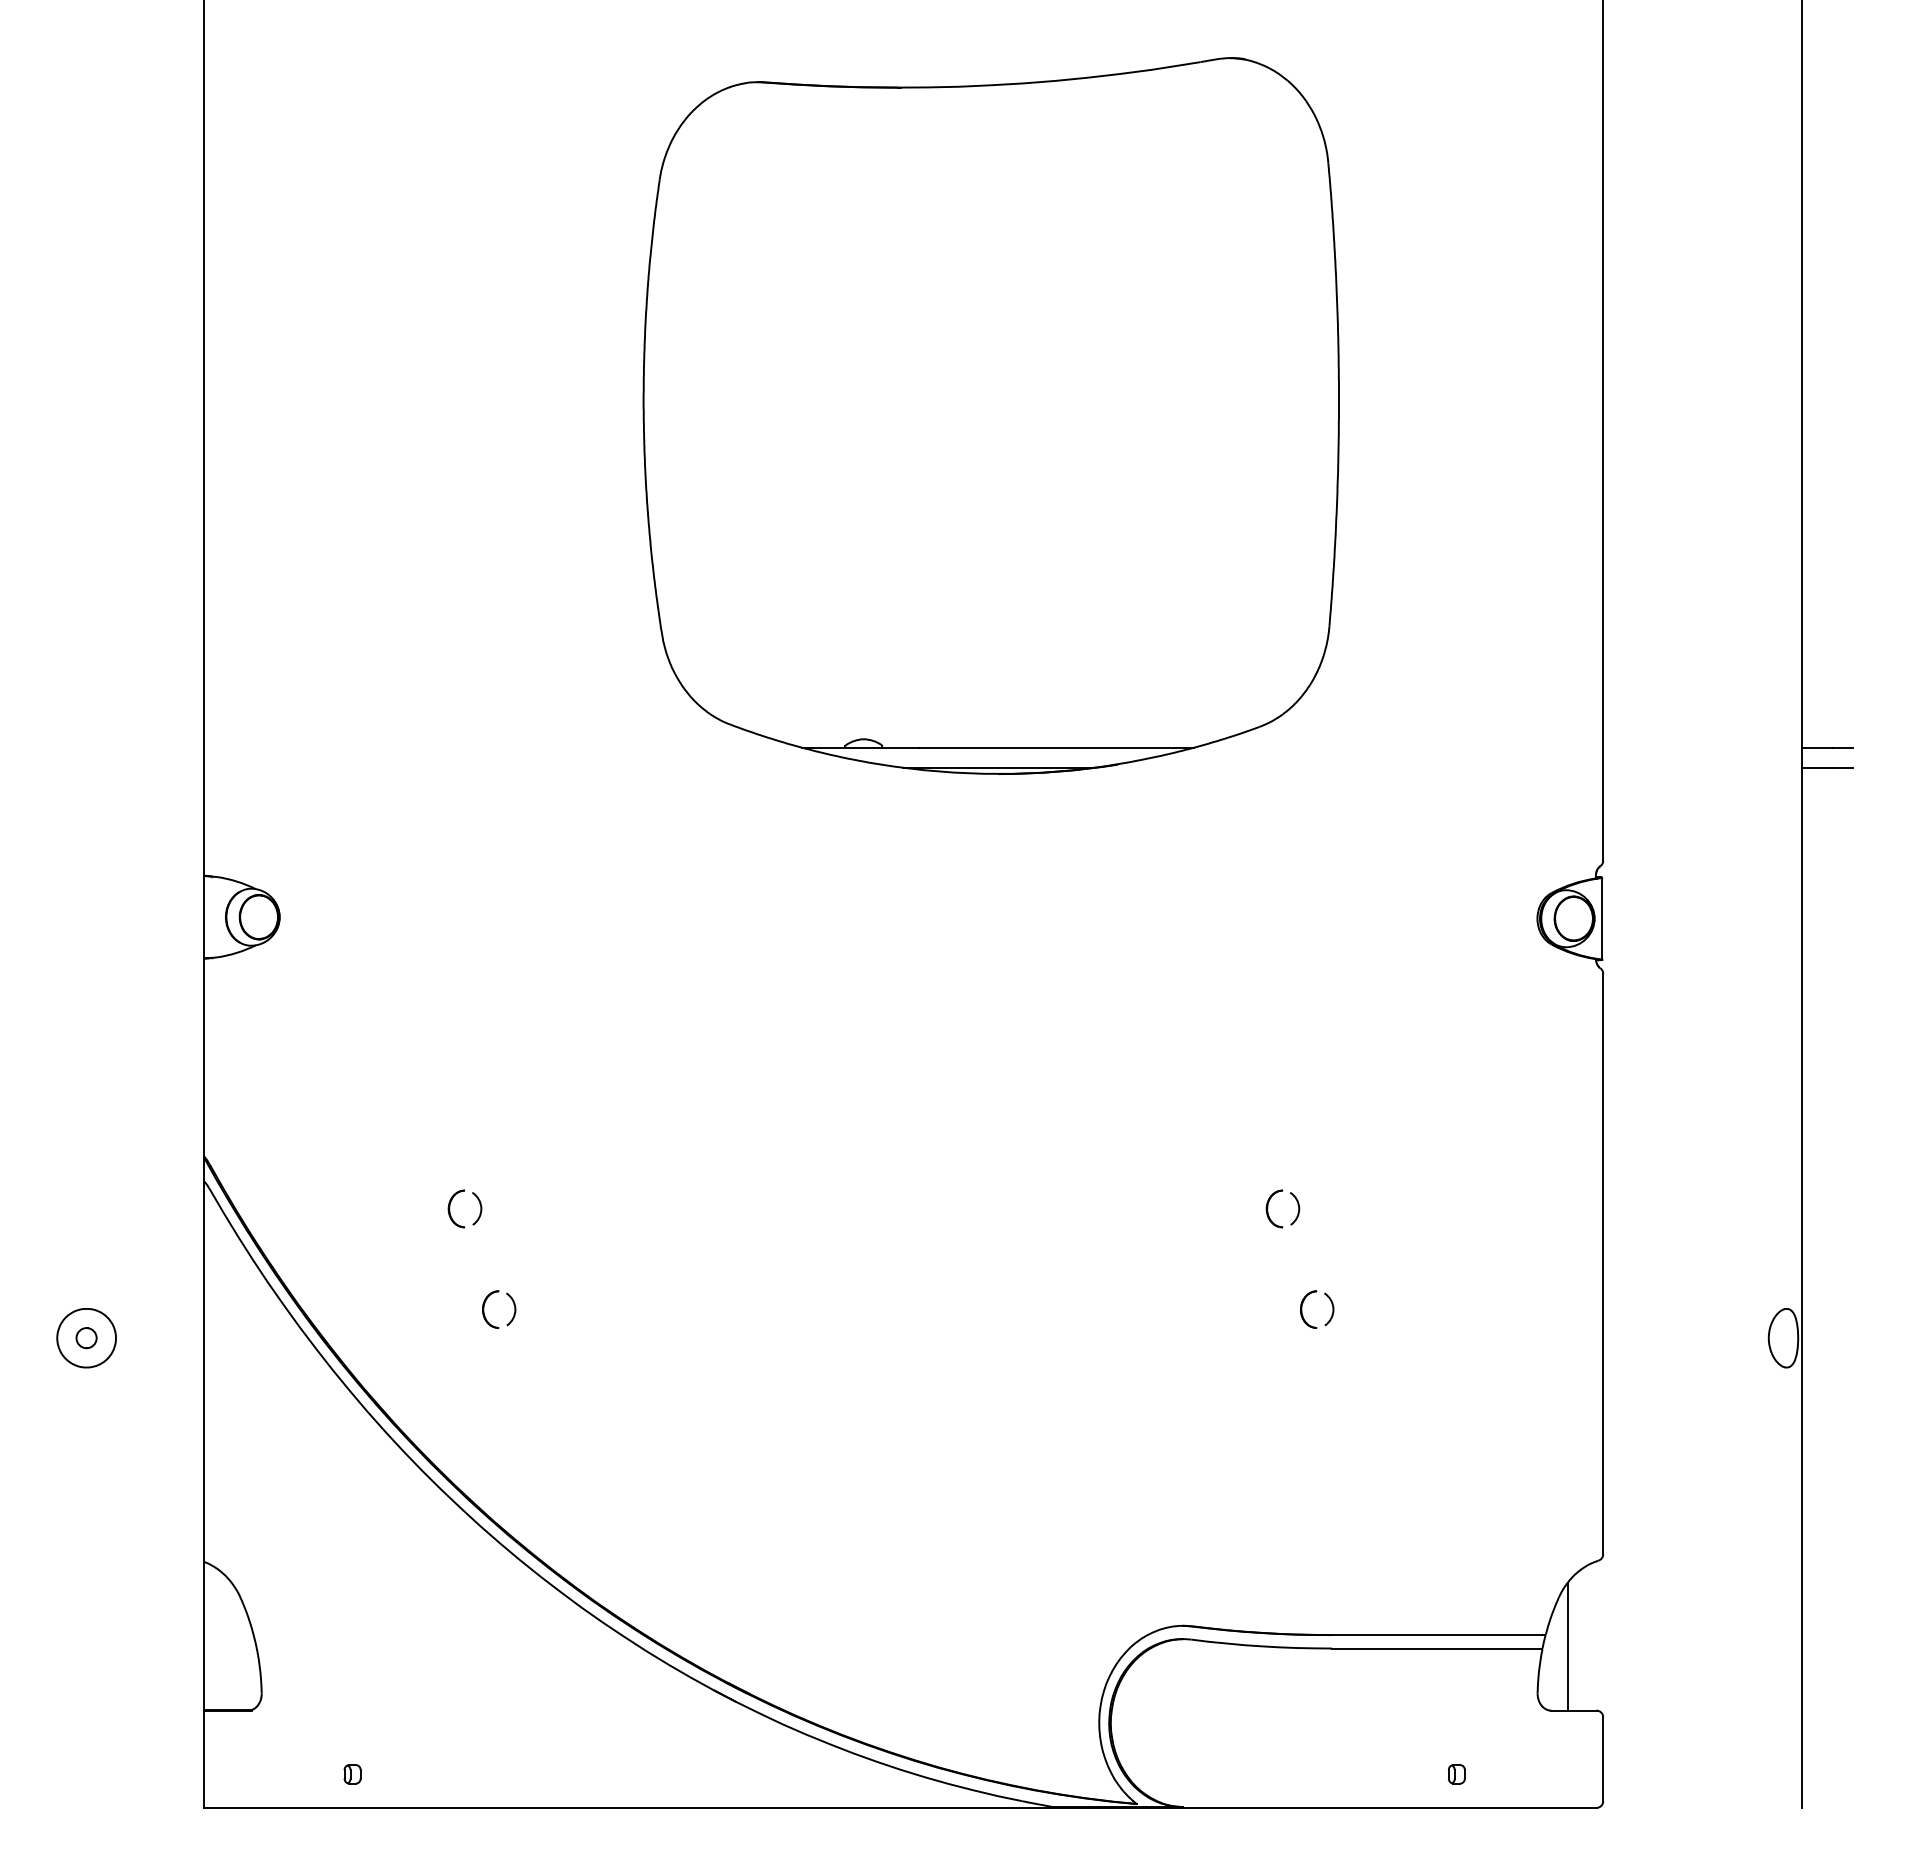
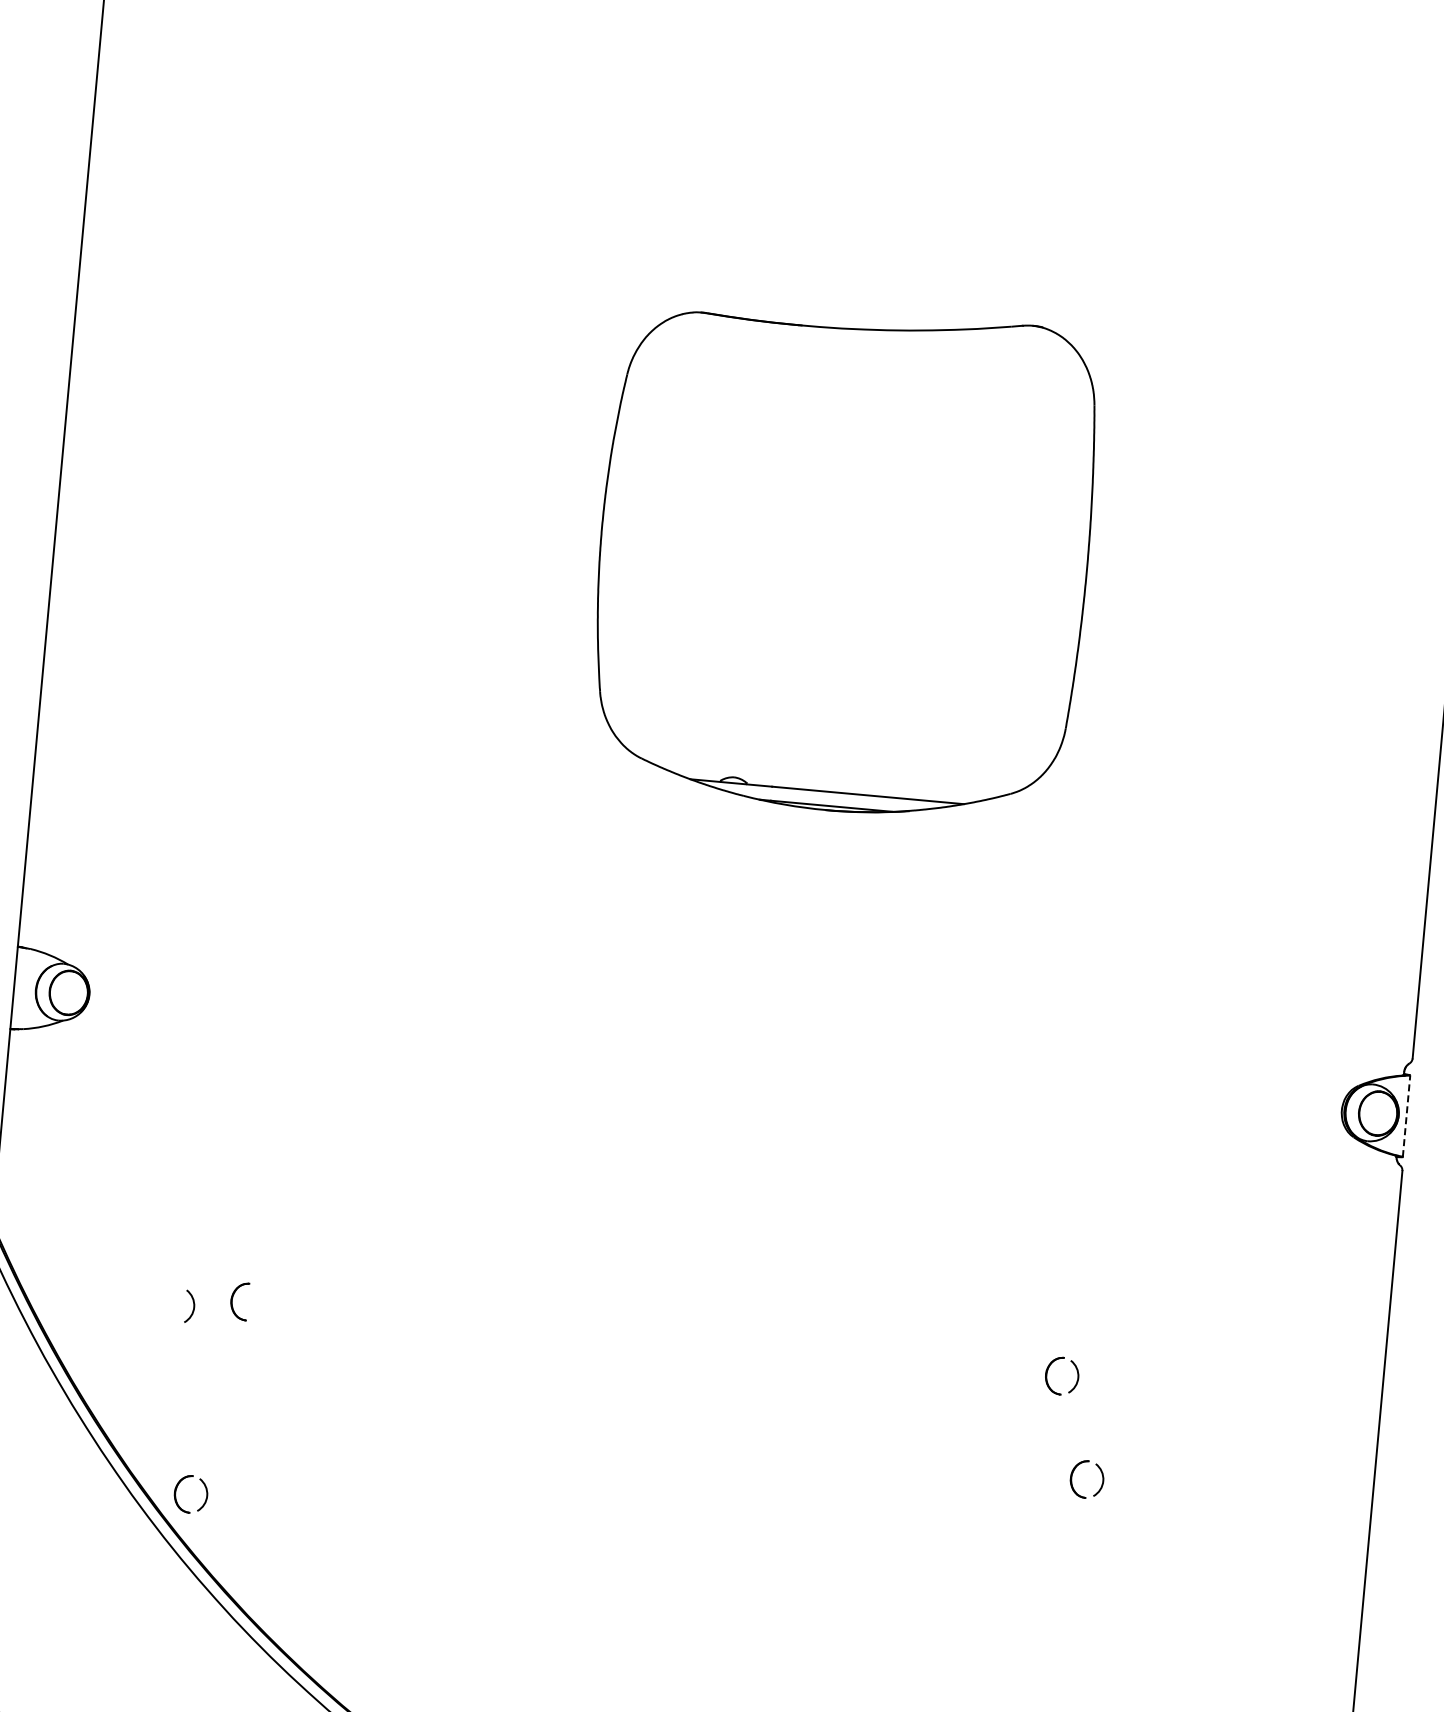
part: (990, 415) -> (842, 559), size x0.7
line: (1602, 918) -> (1406, 1115), solid -> dashed
arc: (480, 1208) -> (193, 1306), moved
part: (513, 1304) -> (205, 1490), moved

